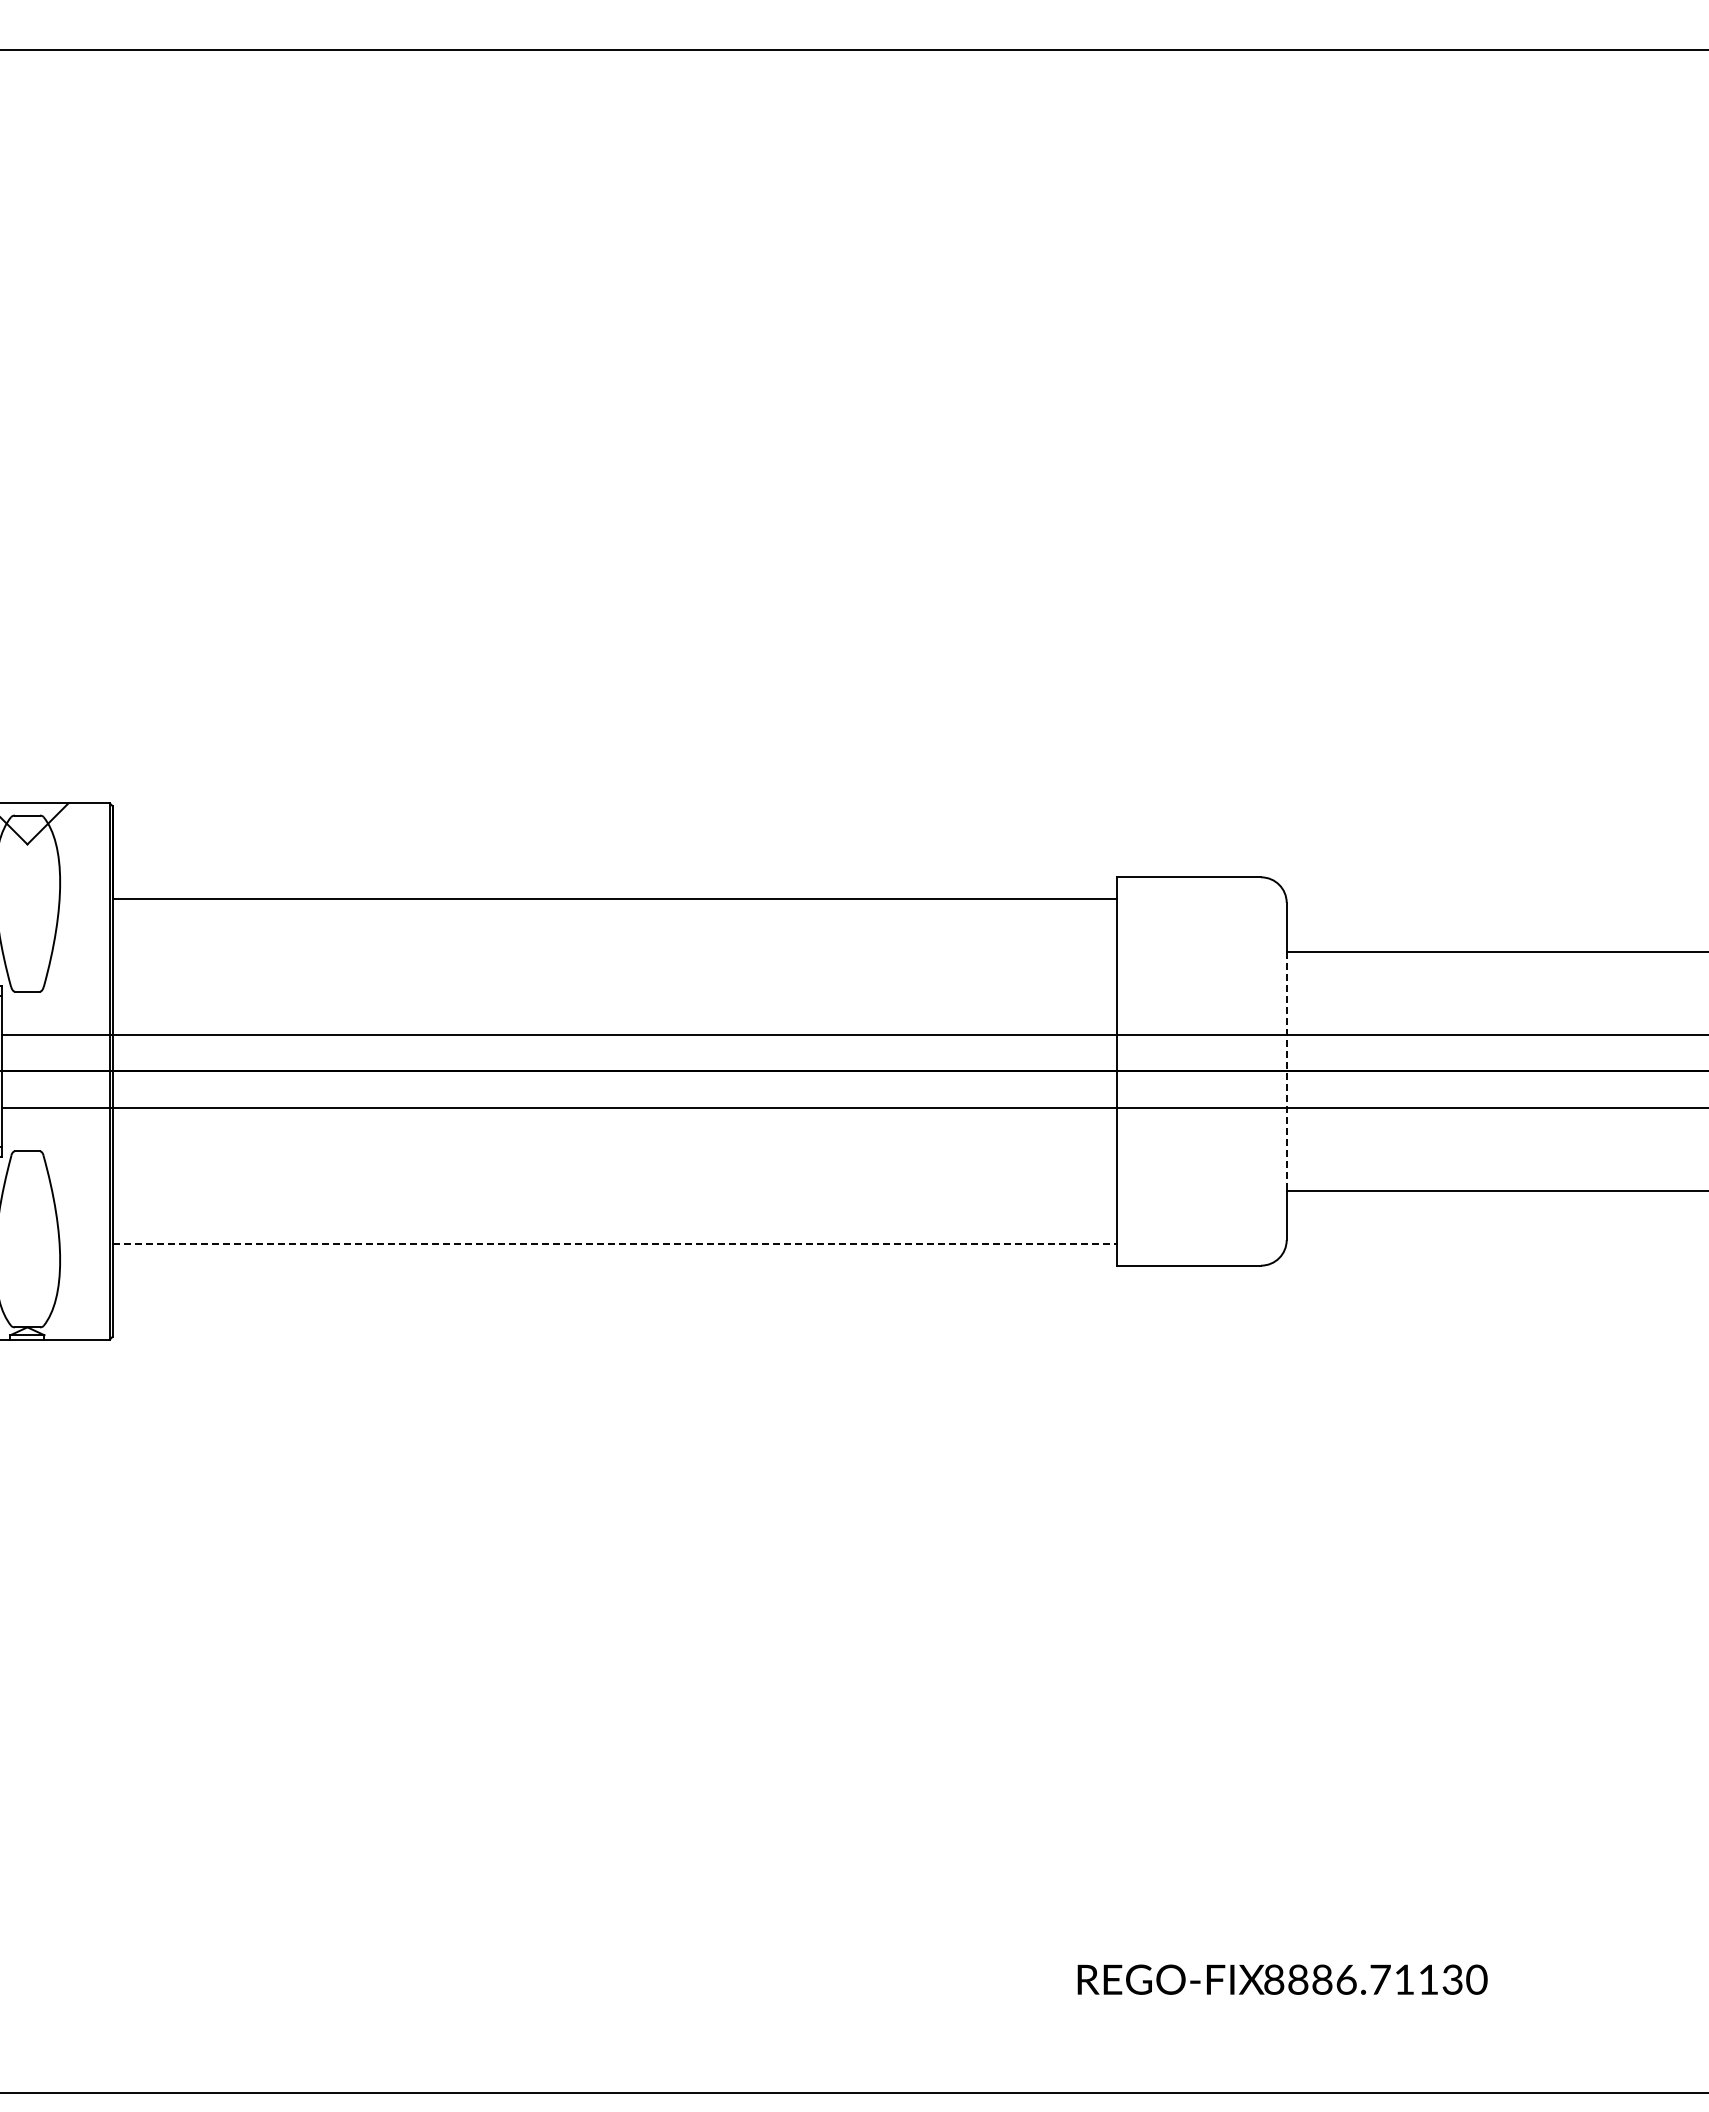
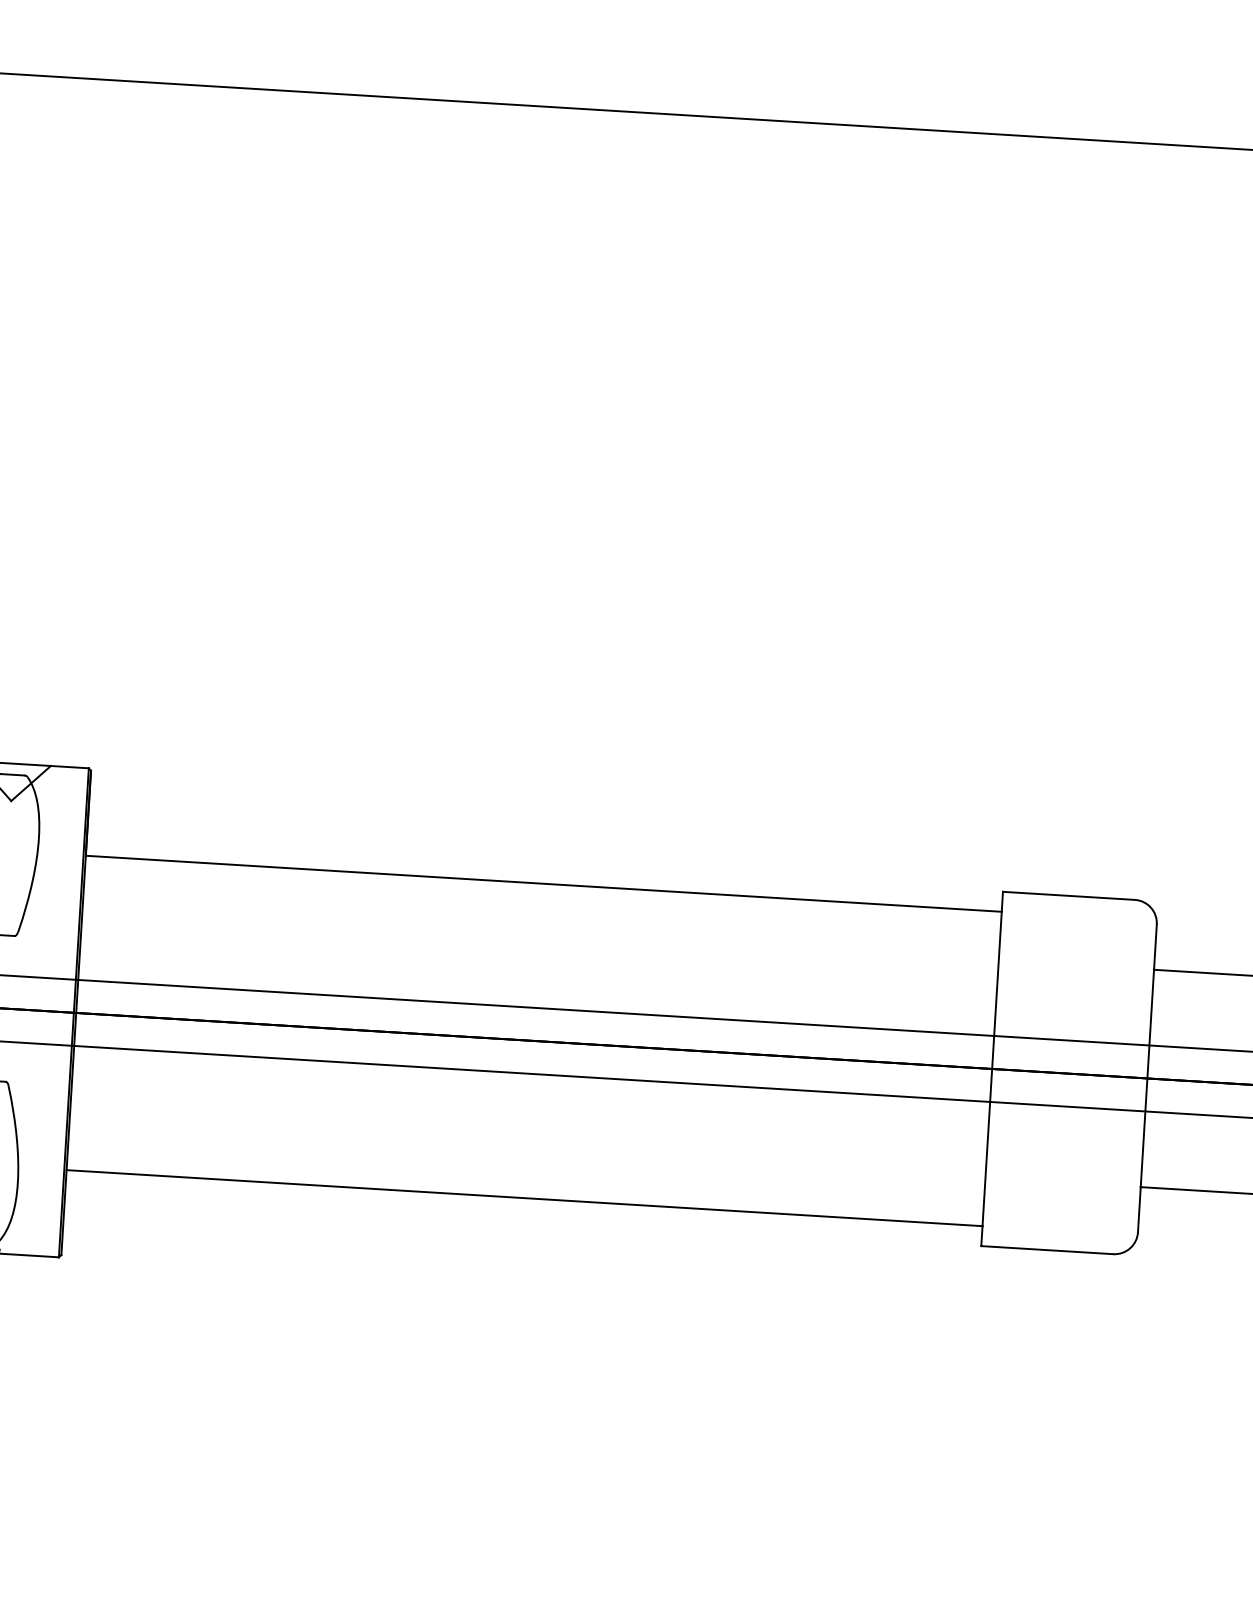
line: (1286, 1071) -> (1147, 1078), dashed -> solid
line: (614, 1243) -> (524, 1197), dashed -> solid

